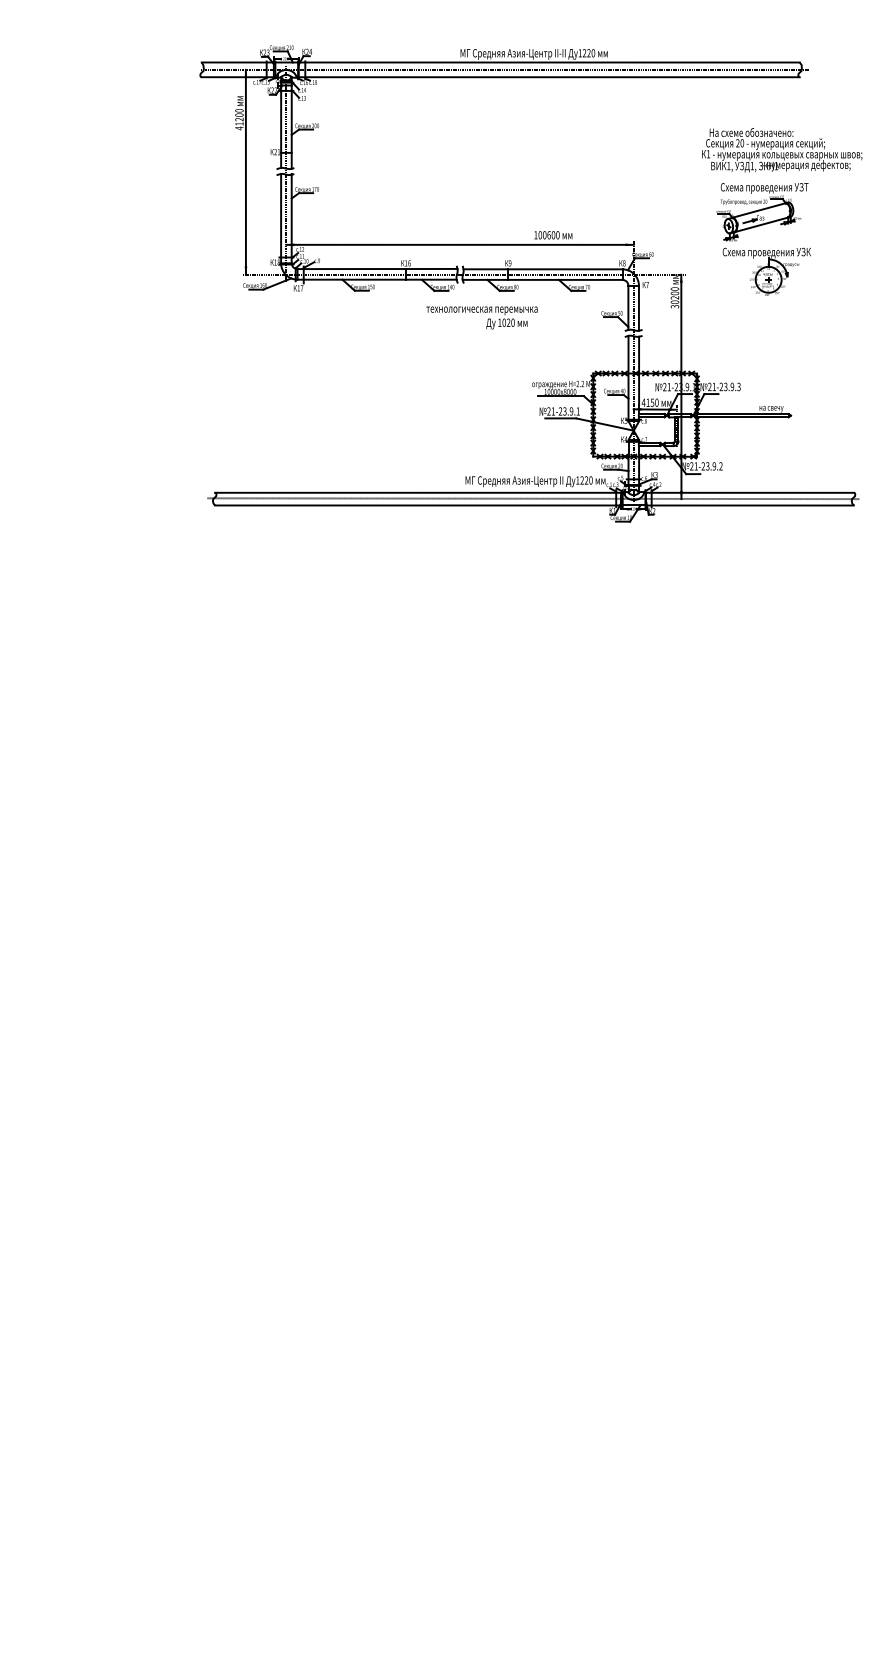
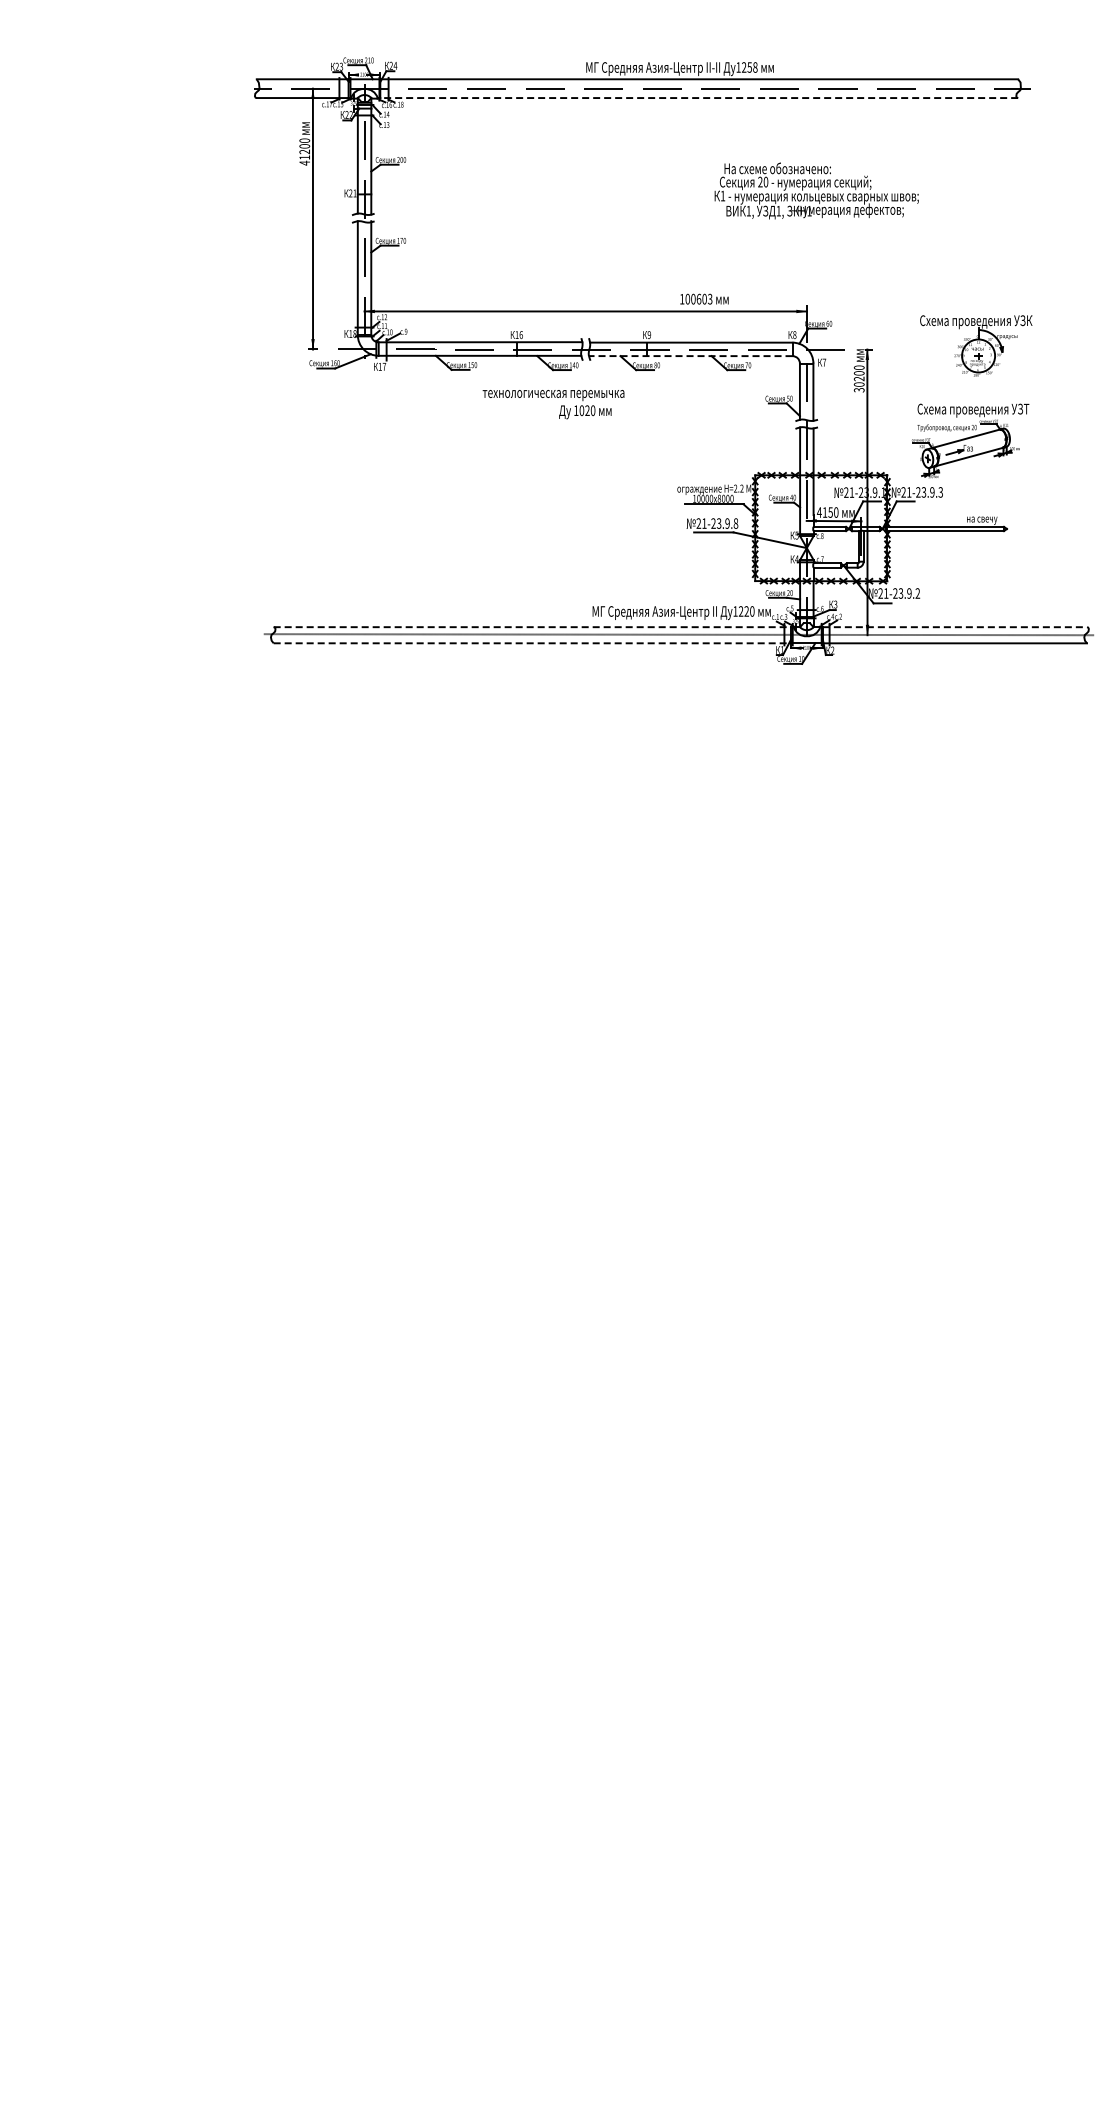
text: (591, 53) -> (752, 67), 1220 -> 1258
line: (549, 77) -> (699, 98), solid -> dashed
text: (781, 149) -> (816, 190), moved
part: (762, 211) -> (970, 440), moved
text: (558, 235) -> (710, 299), 100600 -> 100603
line: (542, 280) -> (690, 356), solid -> dashed
text: (481, 317) -> (553, 404), moved
text: (577, 411) -> (735, 523), 21-23.9.1 -> 21-23.9.8
line: (418, 493) -> (532, 627), solid -> dashed
line: (750, 493) -> (955, 627), solid -> dashed
line: (418, 505) -> (532, 643), solid -> dashed

